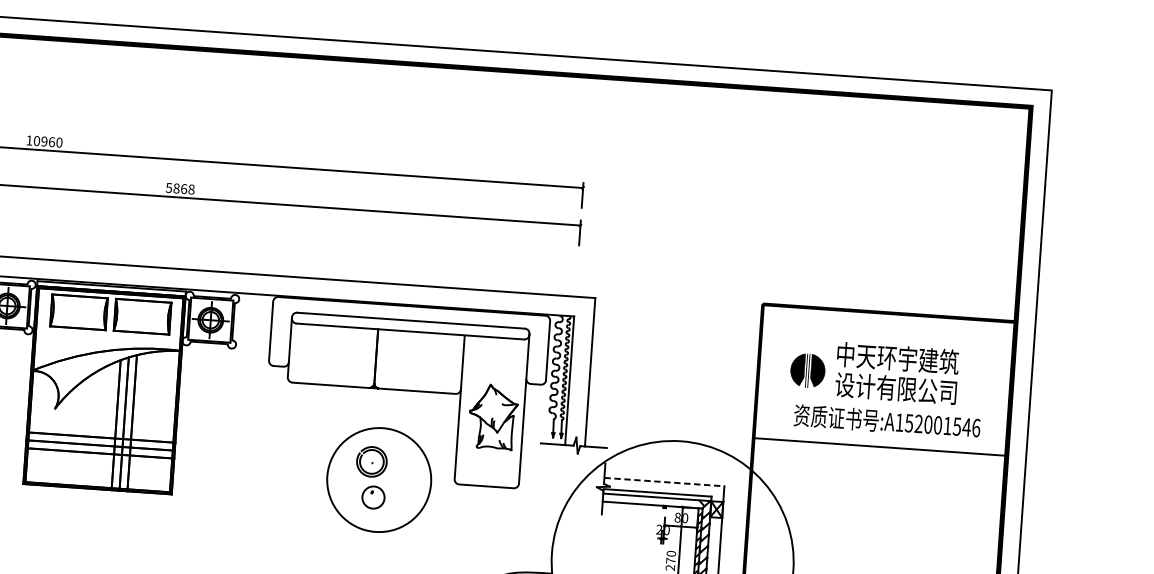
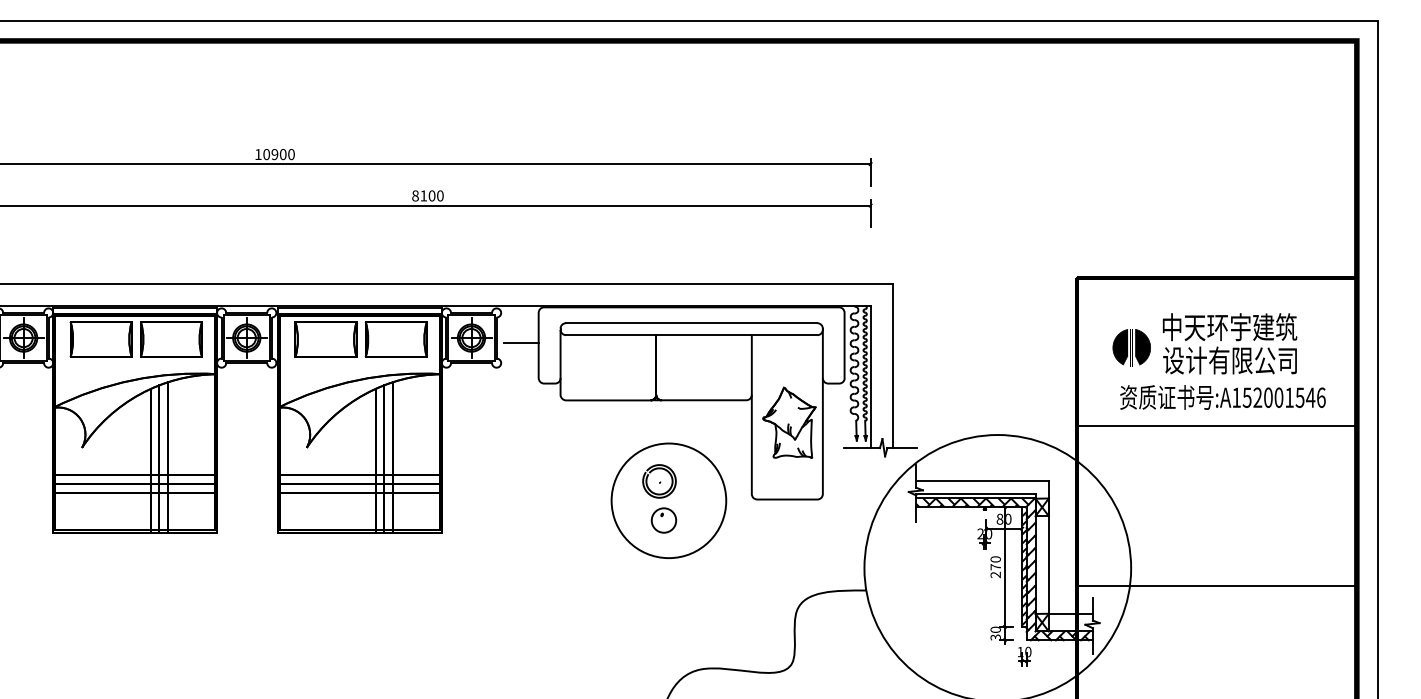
text: (51, 142) -> (282, 154), 10960 -> 10900
text: (179, 188) -> (427, 195), 5868 -> 8100
line: (254, 328) -> (520, 343), added
line: (665, 482) -> (983, 481), dashed -> solid
hatch: (649, 500) -> (967, 502), added

